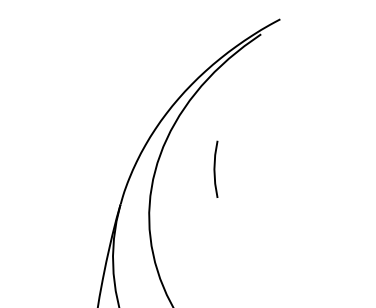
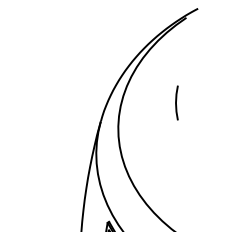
line: (215, 168) -> (176, 102), moved

